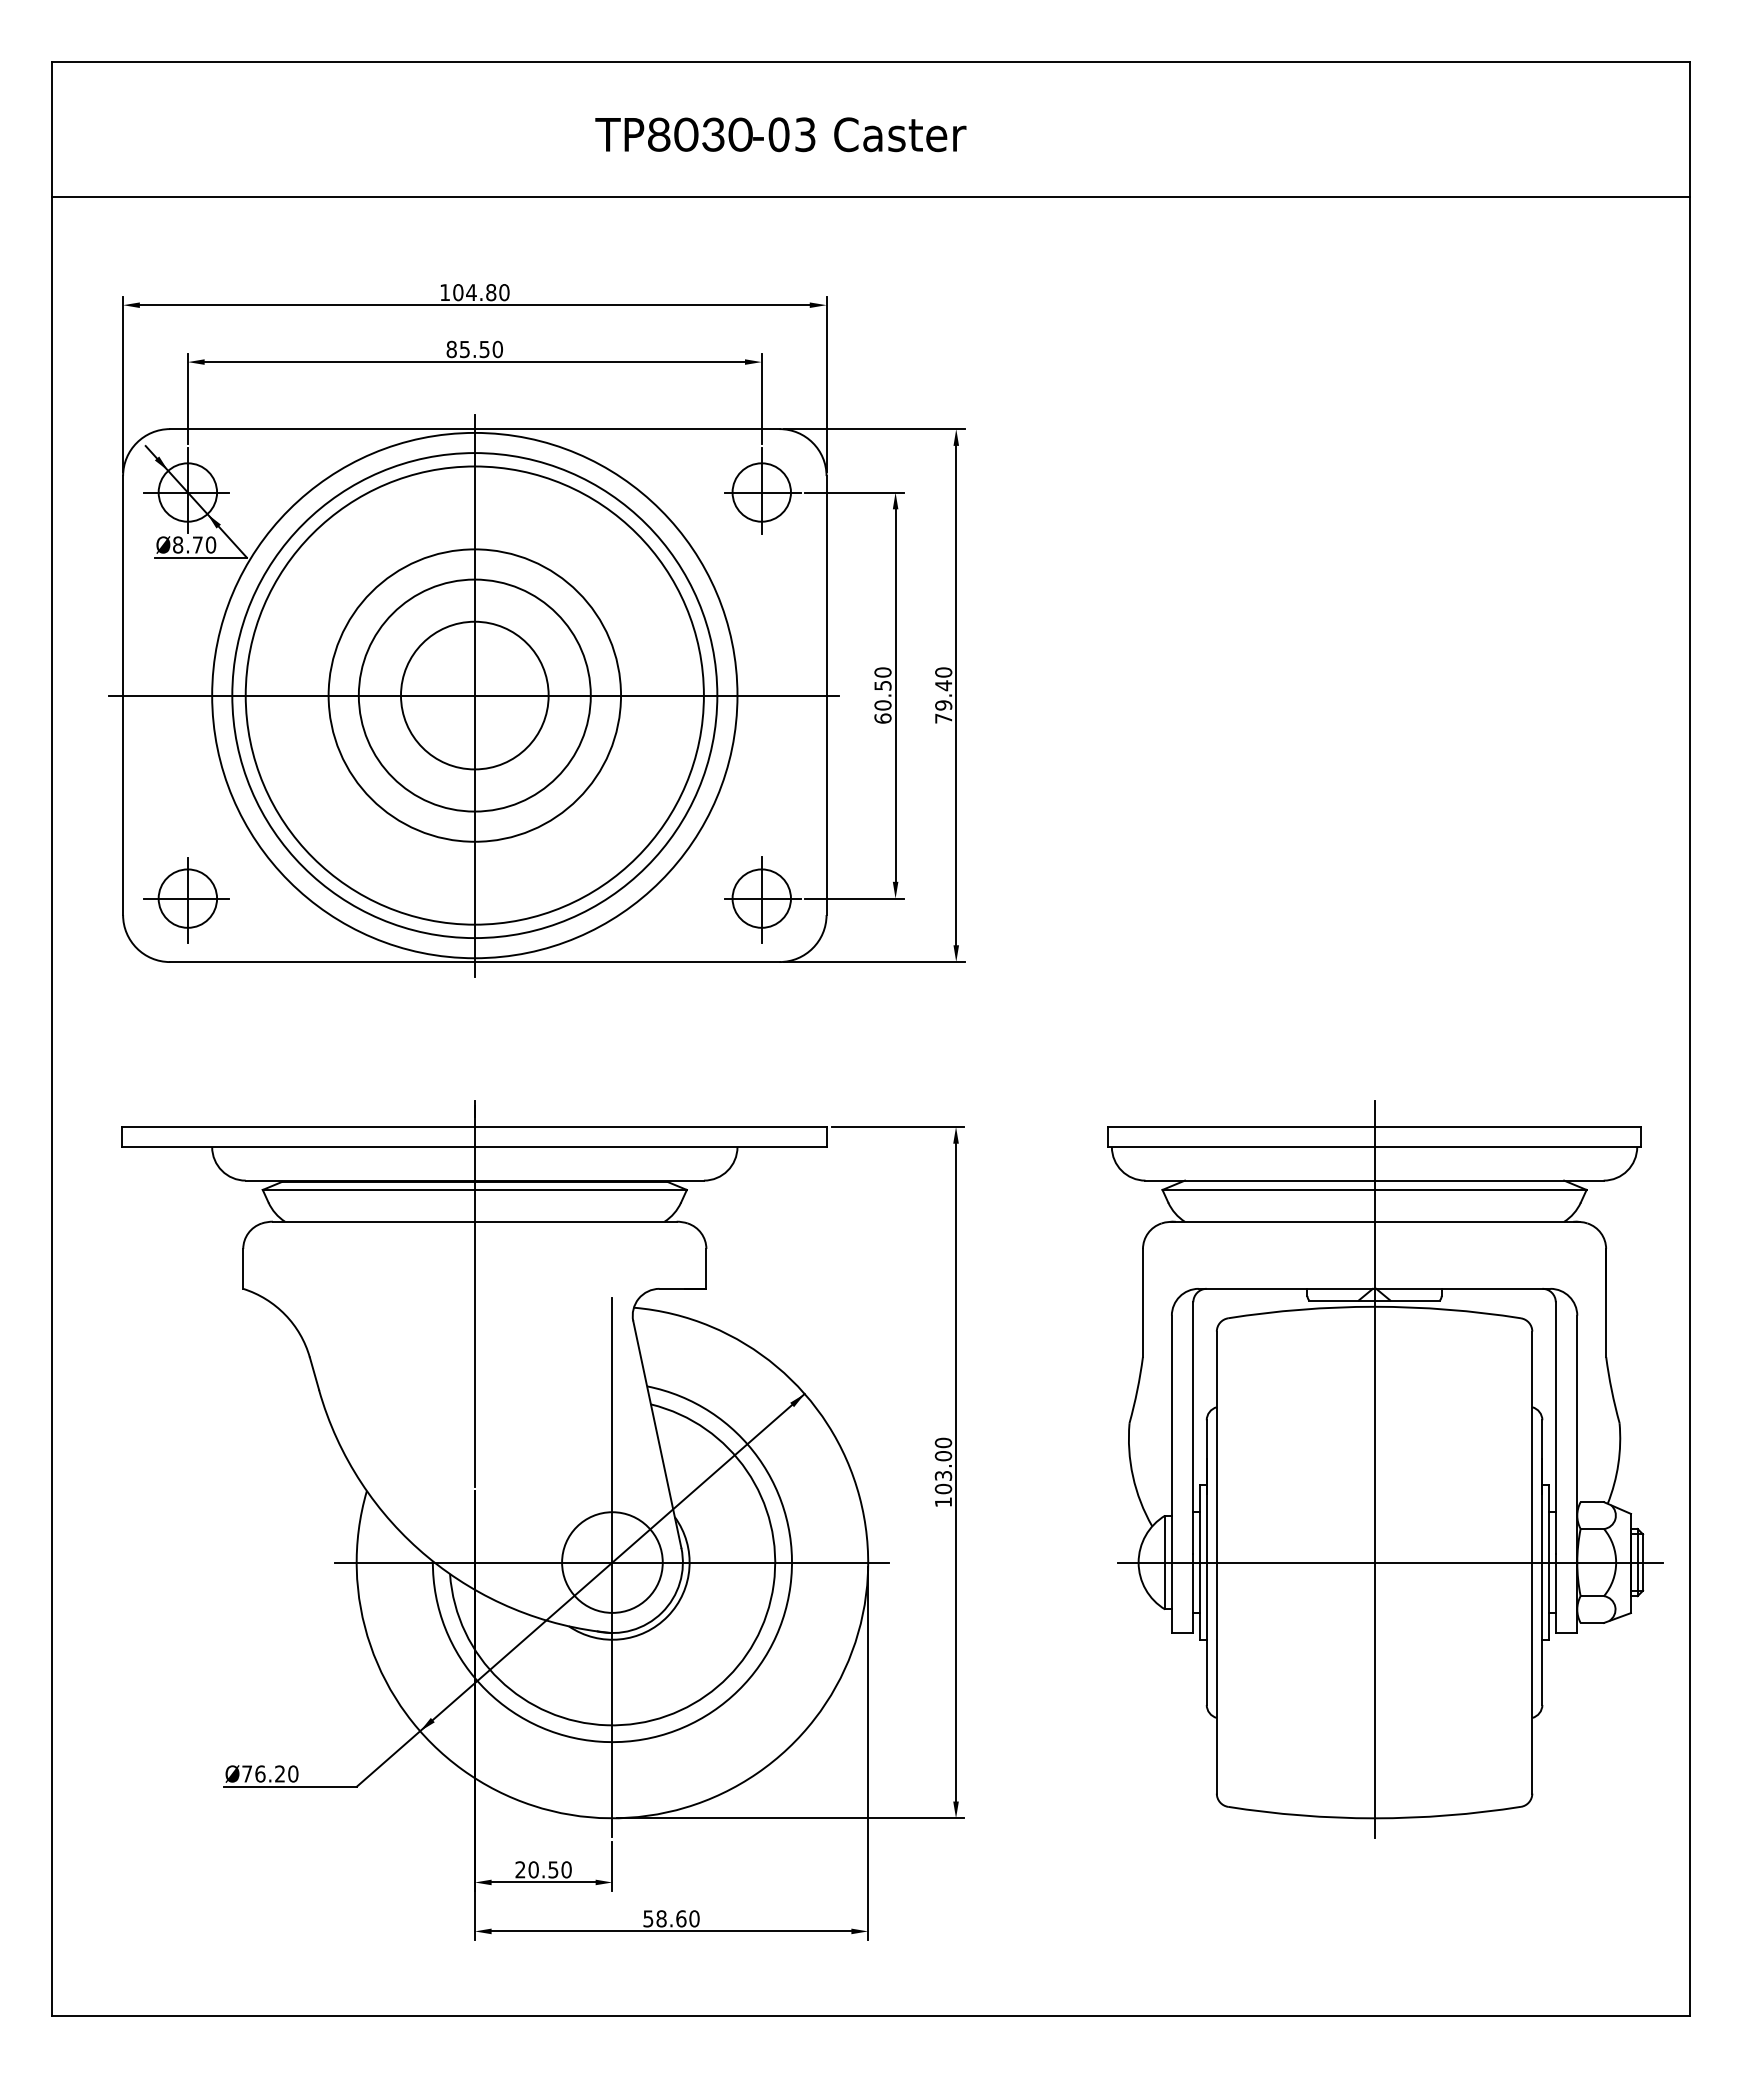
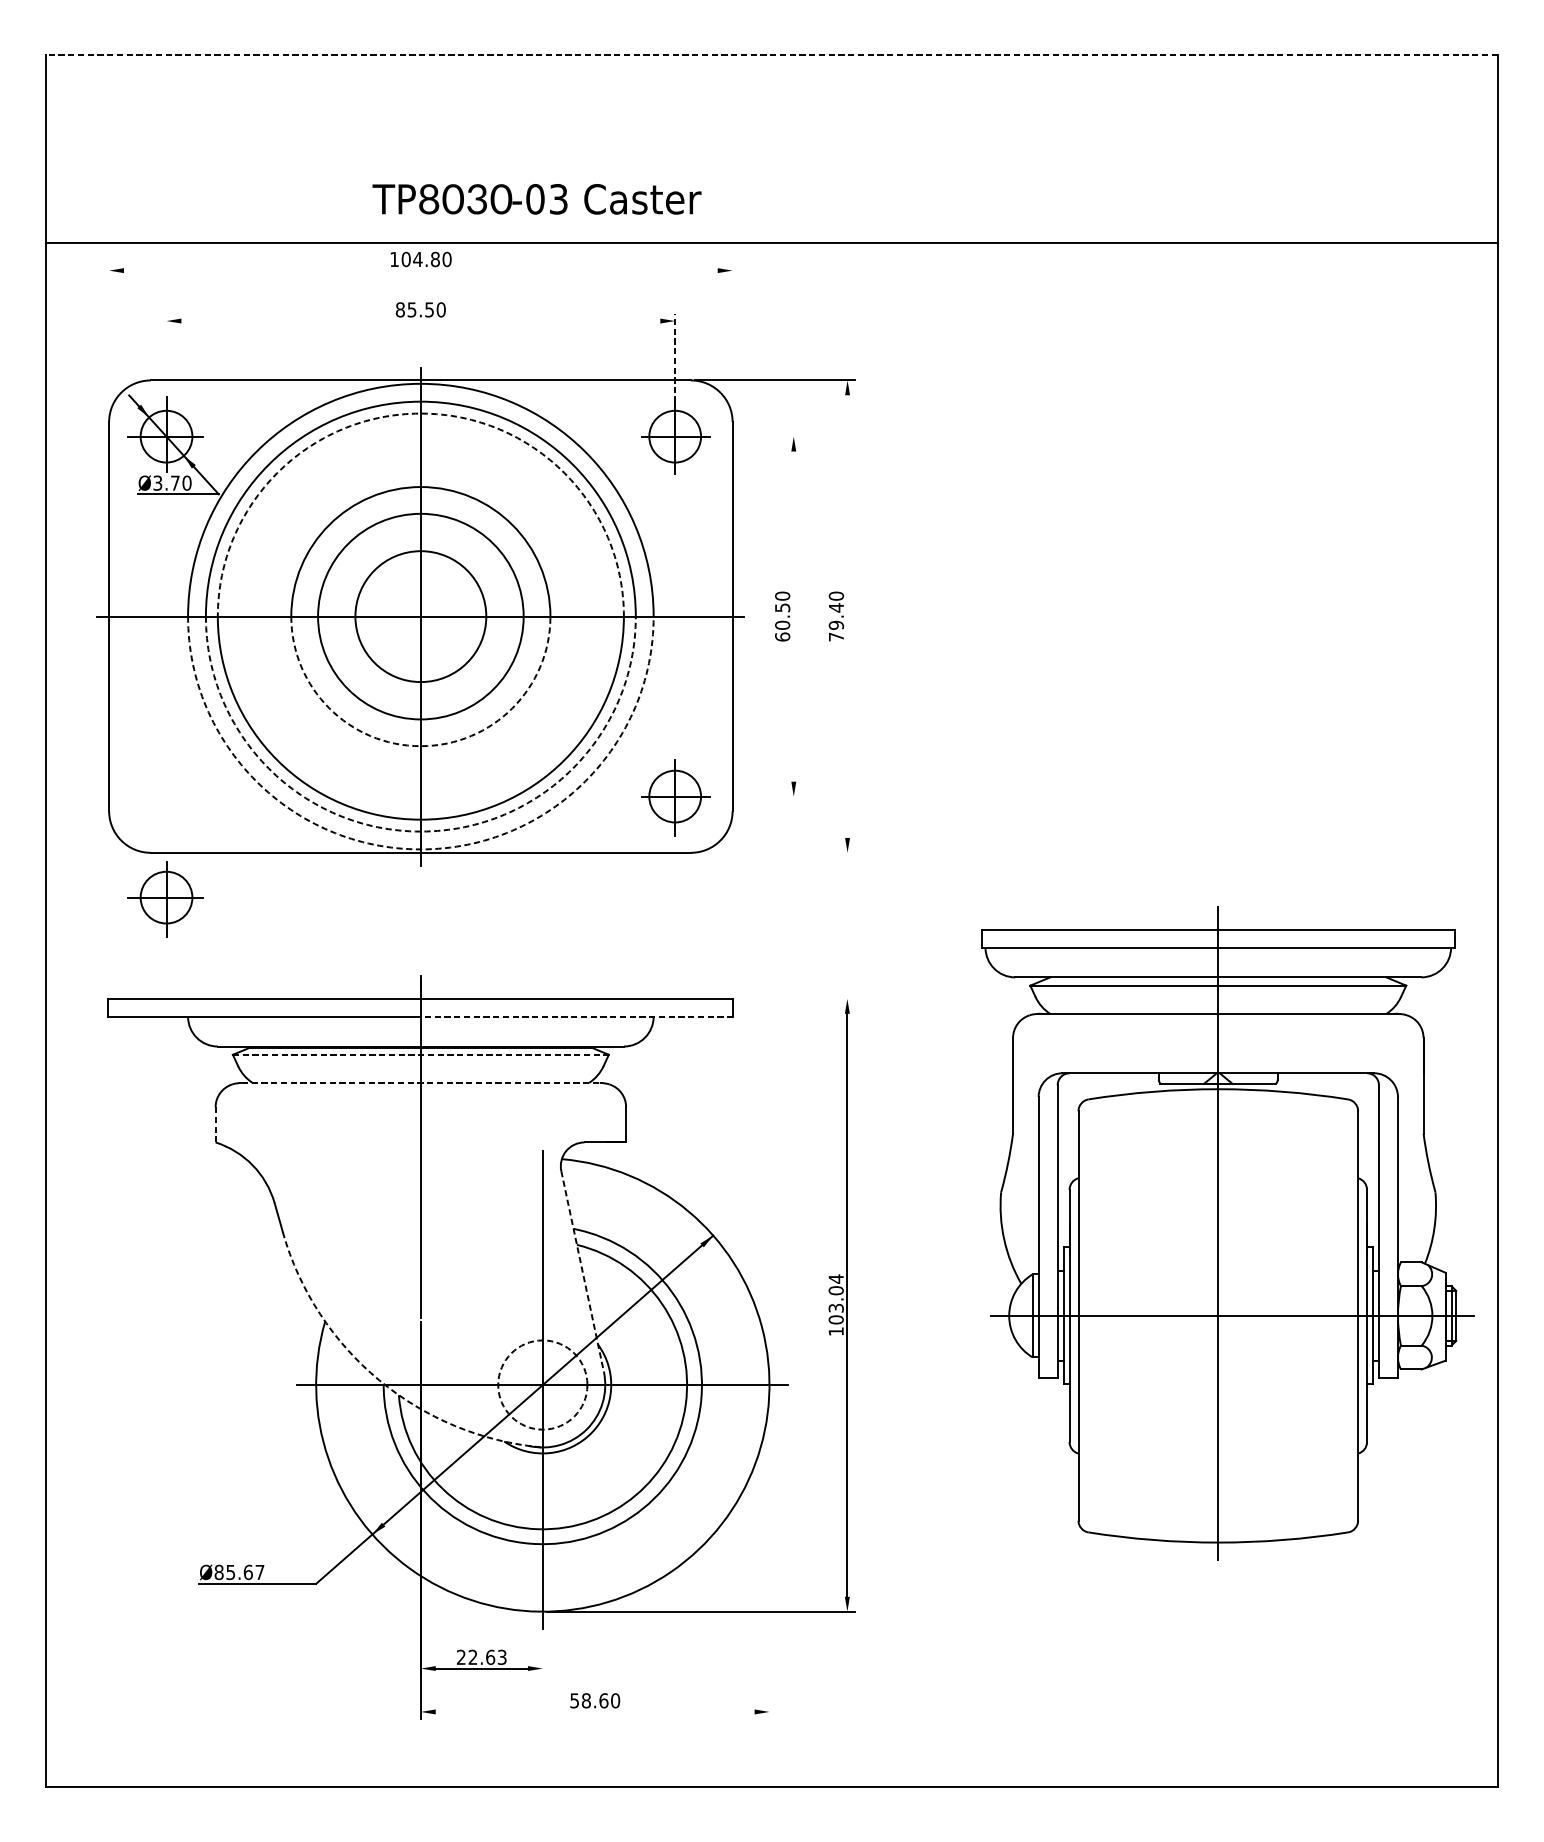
line: (871, 62) -> (772, 55), solid -> dashed
text: (780, 134) -> (536, 199), moved
line: (870, 196) -> (771, 242), moved
line: (474, 305) -> (420, 270), removed
line: (474, 362) -> (420, 321), removed
line: (123, 383) -> (109, 340), removed
line: (826, 383) -> (732, 340), removed
line: (187, 398) -> (166, 353), removed
line: (761, 398) -> (674, 353), solid -> dashed
arc: (474, 466) -> (420, 413), solid -> dashed
line: (854, 492) -> (757, 436), removed
text: (178, 544) -> (158, 482), Ø8.70 -> Ø3.70
line: (895, 695) -> (793, 616), removed
line: (956, 695) -> (847, 616), removed
arc: (474, 841) -> (420, 745), solid -> dashed
line: (854, 898) -> (757, 796), removed
part: (186, 900) -> (165, 899), moved
arc: (474, 938) -> (420, 831), solid -> dashed
arc: (474, 958) -> (420, 849), solid -> dashed
line: (873, 962) -> (774, 853), removed
line: (897, 1126) -> (795, 998), removed
line: (650, 1147) -> (576, 1017), solid -> dashed
line: (475, 1189) -> (421, 1054), solid -> dashed
line: (474, 1221) -> (420, 1082), solid -> dashed
line: (243, 1268) -> (215, 1124), solid -> dashed
line: (657, 1434) -> (582, 1271), solid -> dashed
text: (943, 1442) -> (836, 1278), 103.00 -> 103.04
part: (1385, 1469) -> (1228, 1233), moved
arc: (427, 1557) -> (378, 1380), solid -> dashed
circle: (612, 1562) -> (542, 1384), solid -> dashed
line: (868, 1752) -> (769, 1553), removed
text: (270, 1773) -> (239, 1571), Ø76.20 -> Ø85.67
line: (612, 1865) -> (542, 1653), removed
text: (549, 1869) -> (487, 1657), 20.50 -> 22.63
line: (671, 1931) -> (595, 1712), removed

